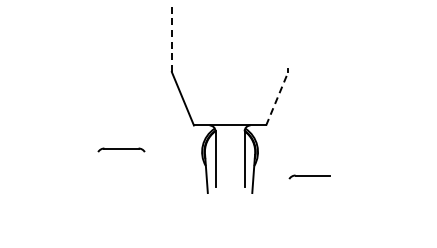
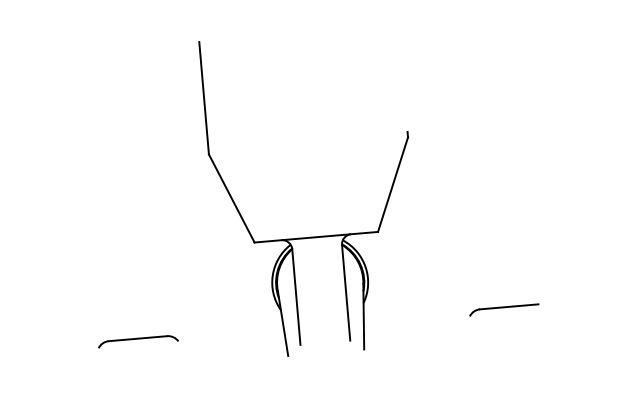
line: (171, 39) -> (203, 98), dashed -> solid
line: (277, 98) -> (393, 184), dashed -> solid
part: (121, 149) -> (138, 340), moved
part: (309, 176) -> (504, 309), moved

